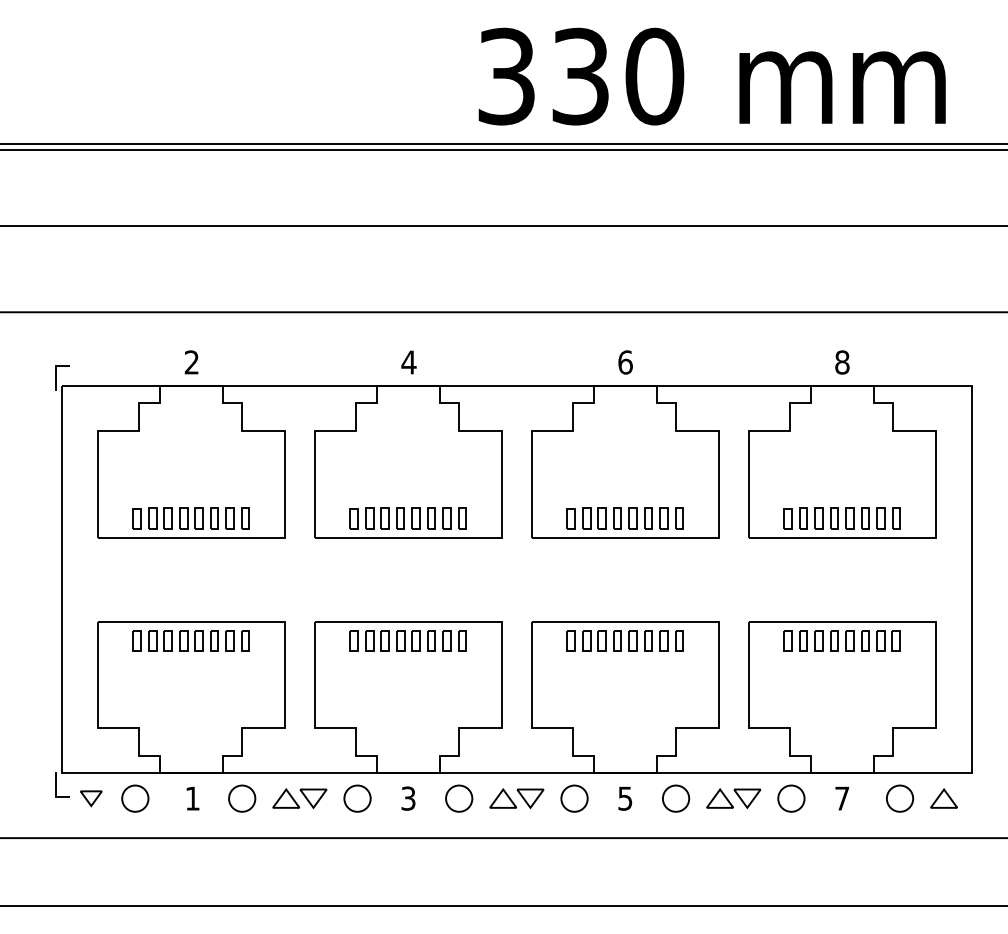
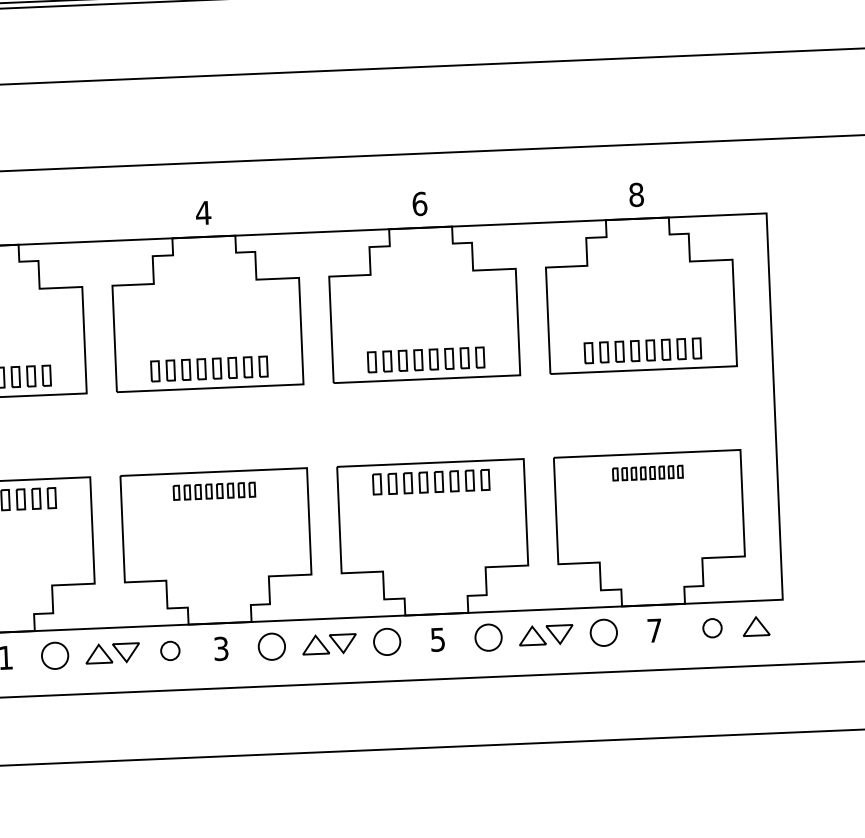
part: (407, 640) -> (213, 490), size x0.7
part: (841, 640) -> (647, 472), size x0.6
part: (357, 798) -> (170, 650), size x0.7
part: (900, 798) -> (712, 628), size x0.7

